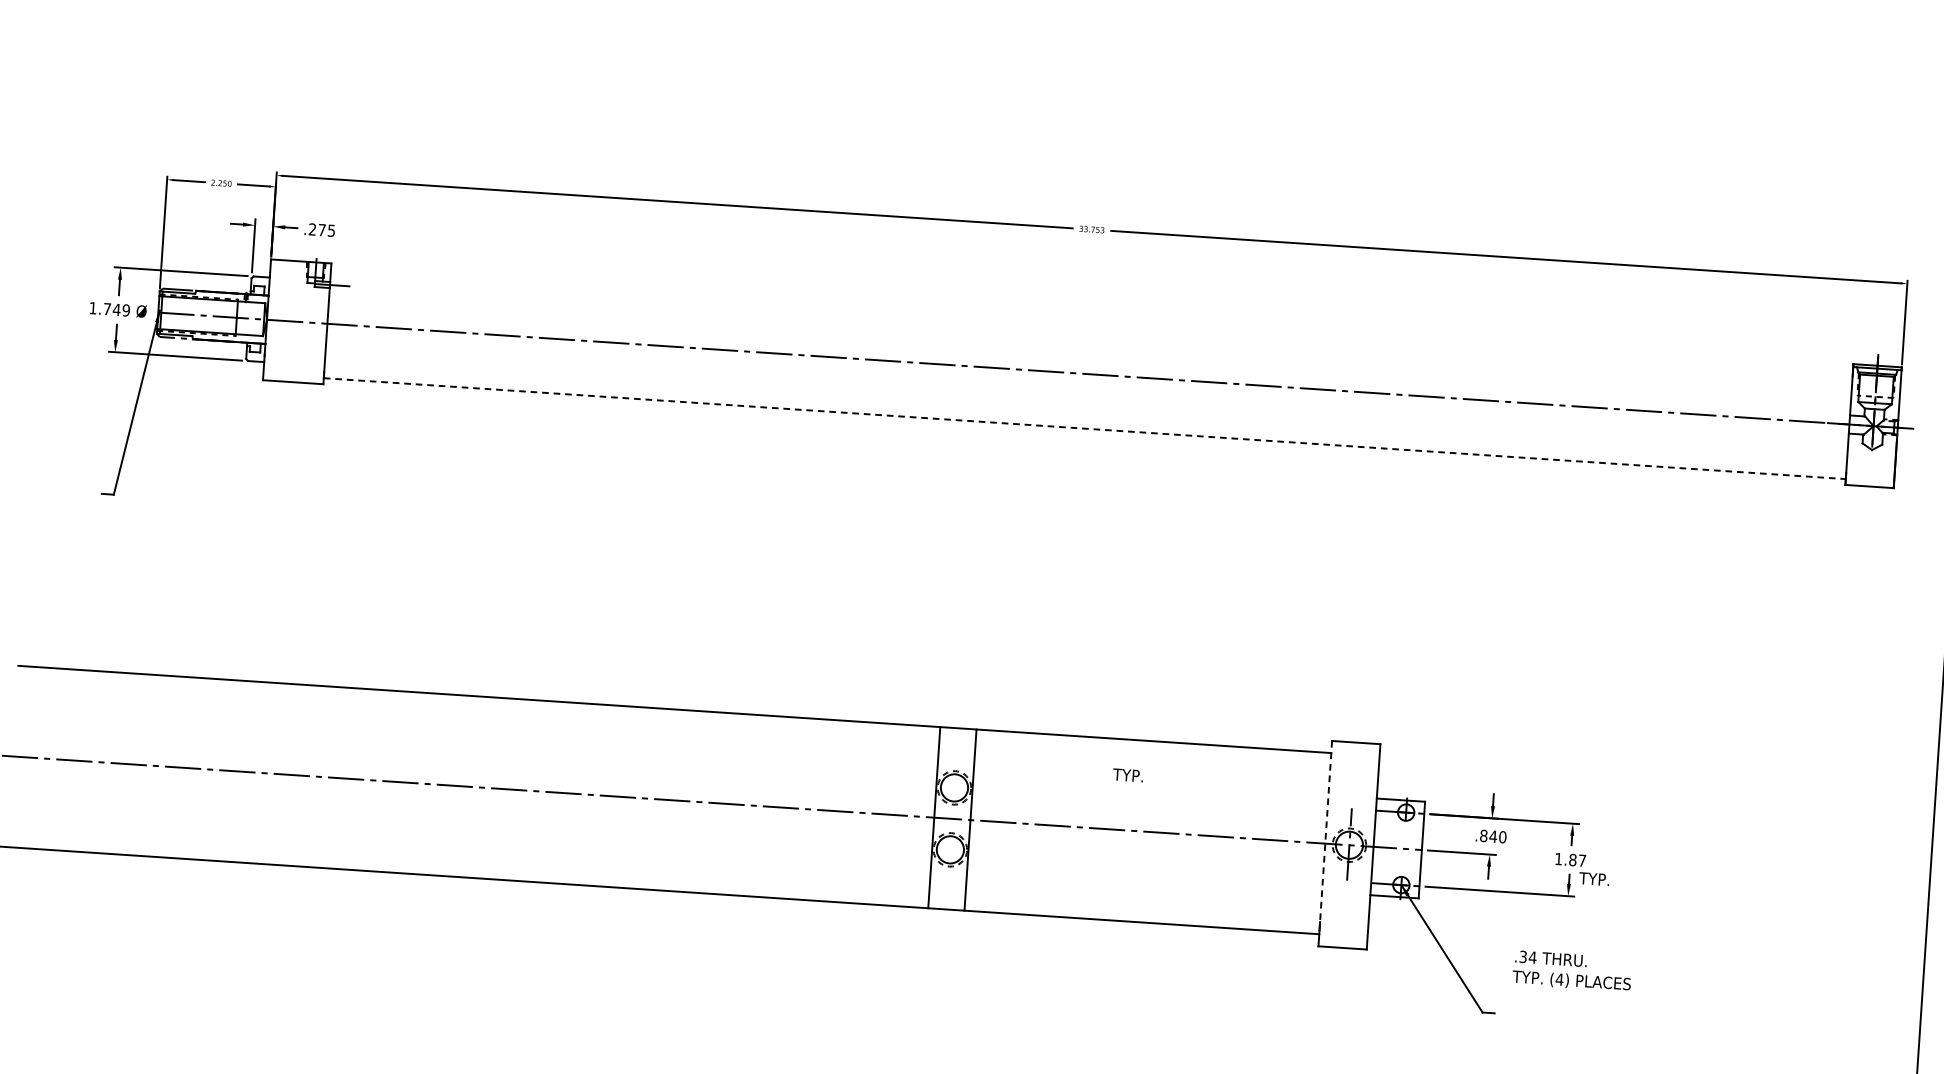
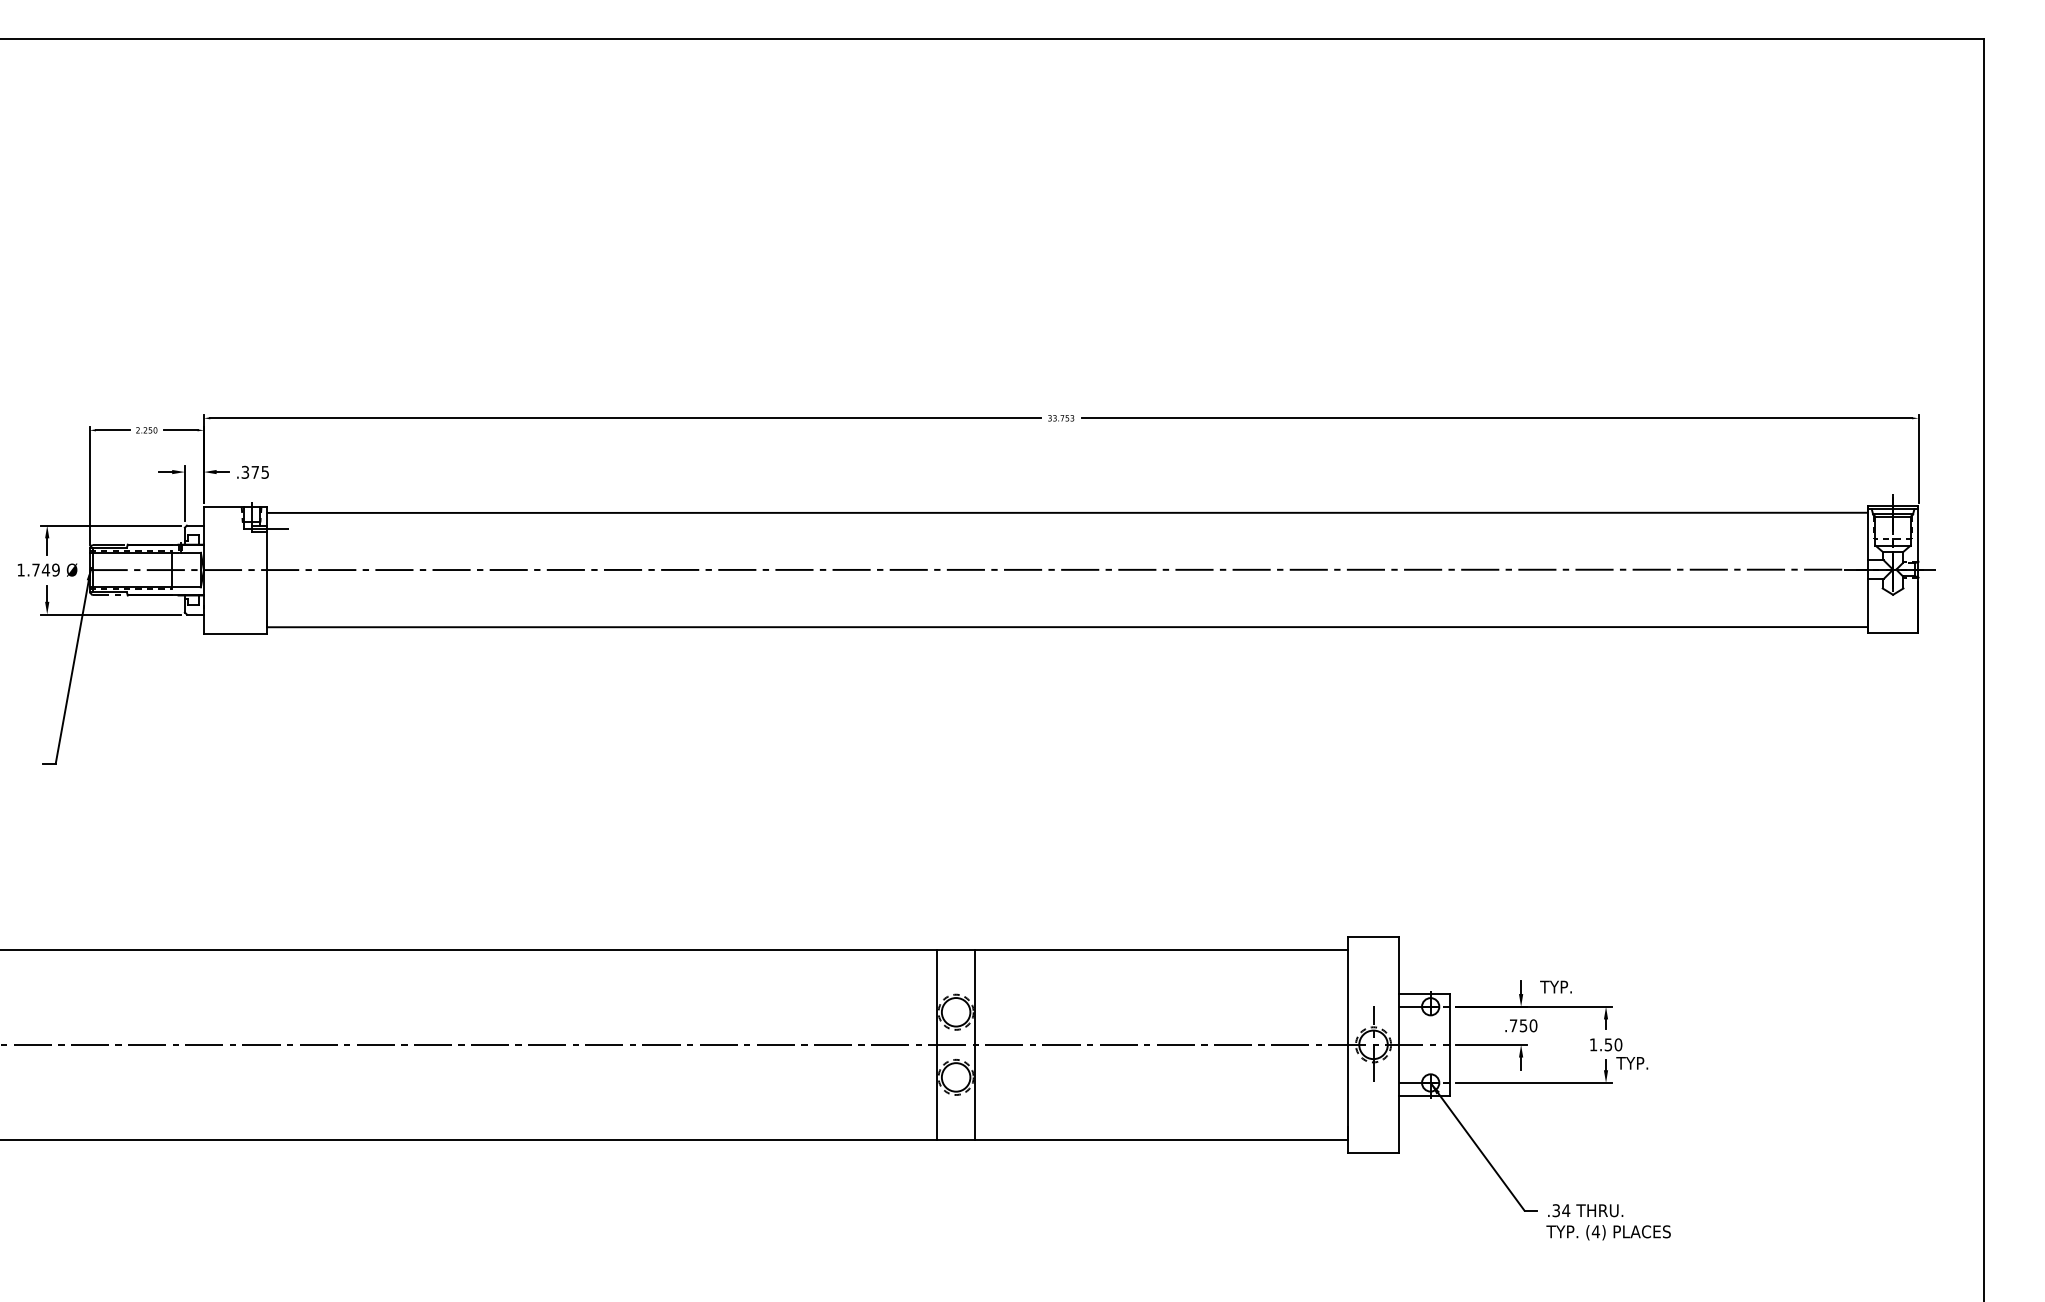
text: (312, 229) -> (245, 472), .275 -> .375
line: (1092, 319) -> (1067, 512), added
line: (1085, 429) -> (1068, 627), dashed -> solid
text: (1127, 774) -> (1555, 986), moved
text: (1488, 836) -> (1518, 1025), .840 -> .750
line: (1326, 837) -> (1348, 1038), dashed -> solid
text: (1577, 860) -> (1613, 1044), 1.87 -> 1.50
text: (1572, 971) -> (1608, 1222), moved

